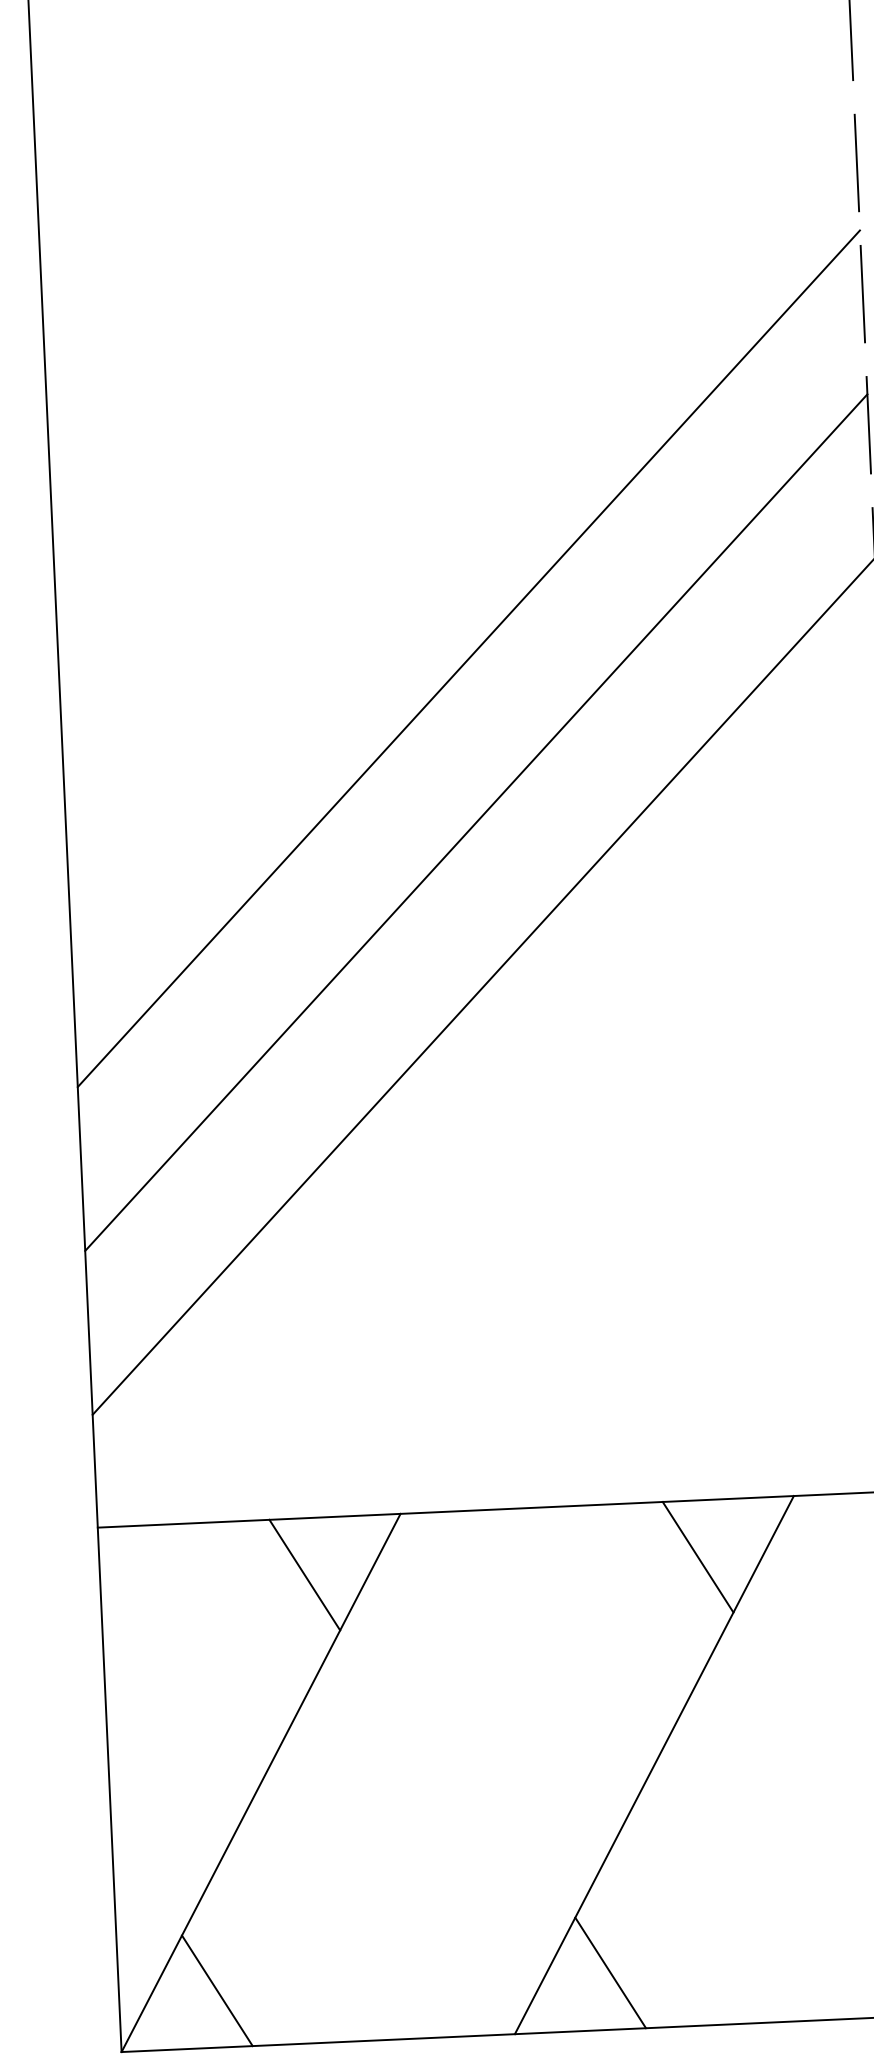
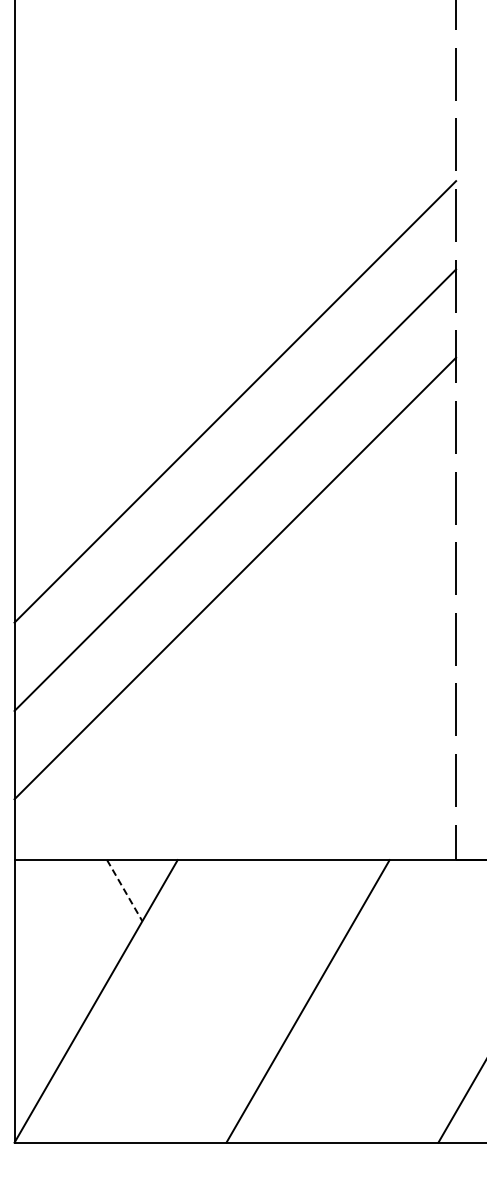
line: (697, 1556) -> (336, 890), removed
line: (304, 1576) -> (124, 891), solid -> dashed
line: (610, 1971) -> (279, 1111), removed
line: (217, 1989) -> (67, 1111), removed

